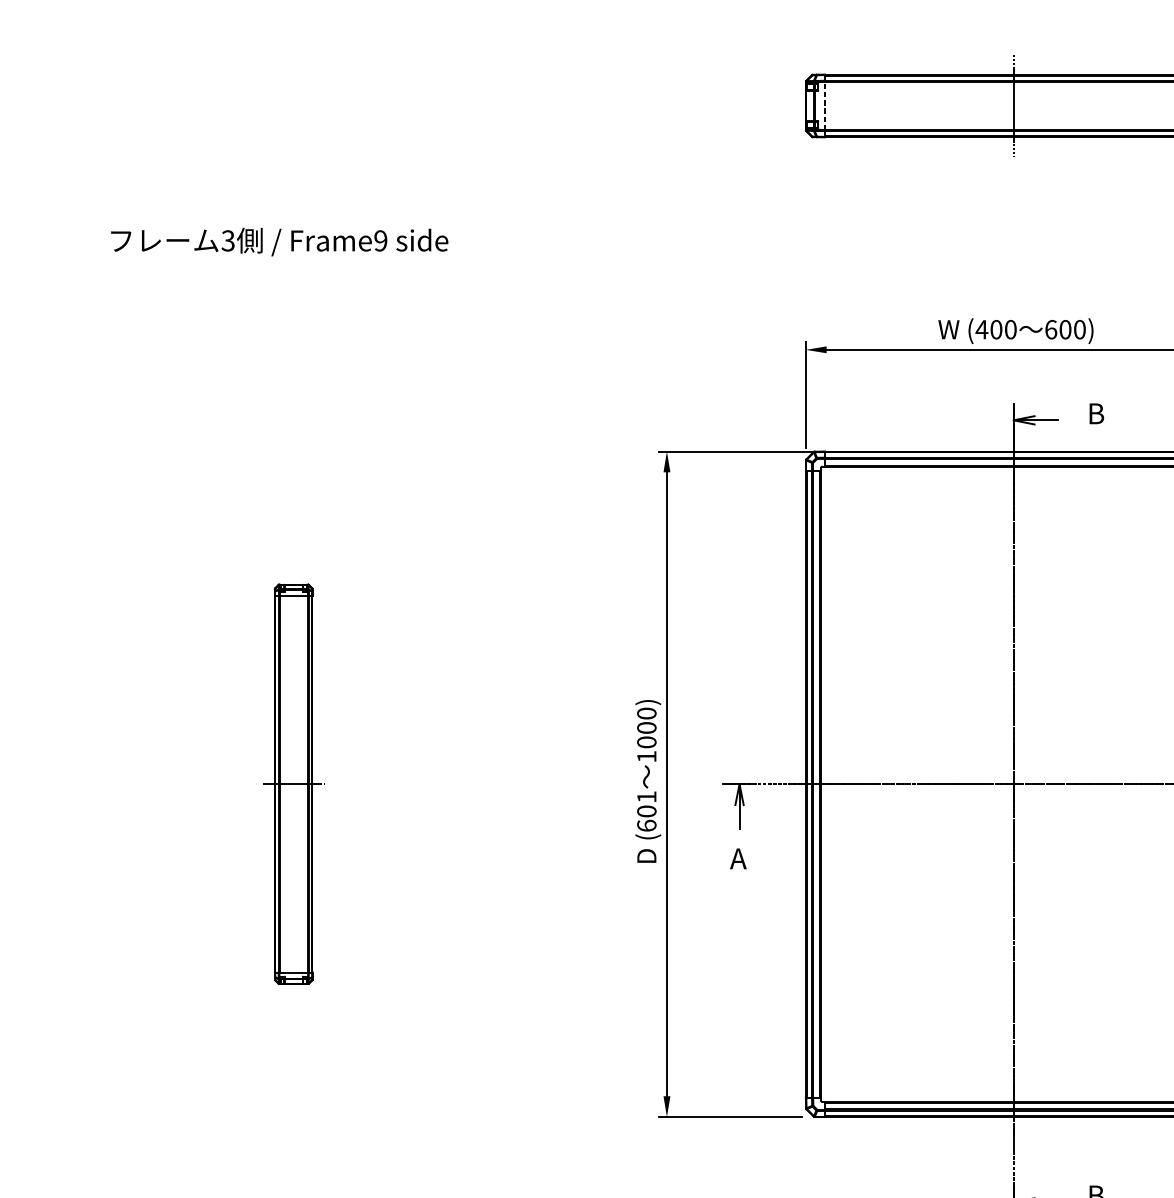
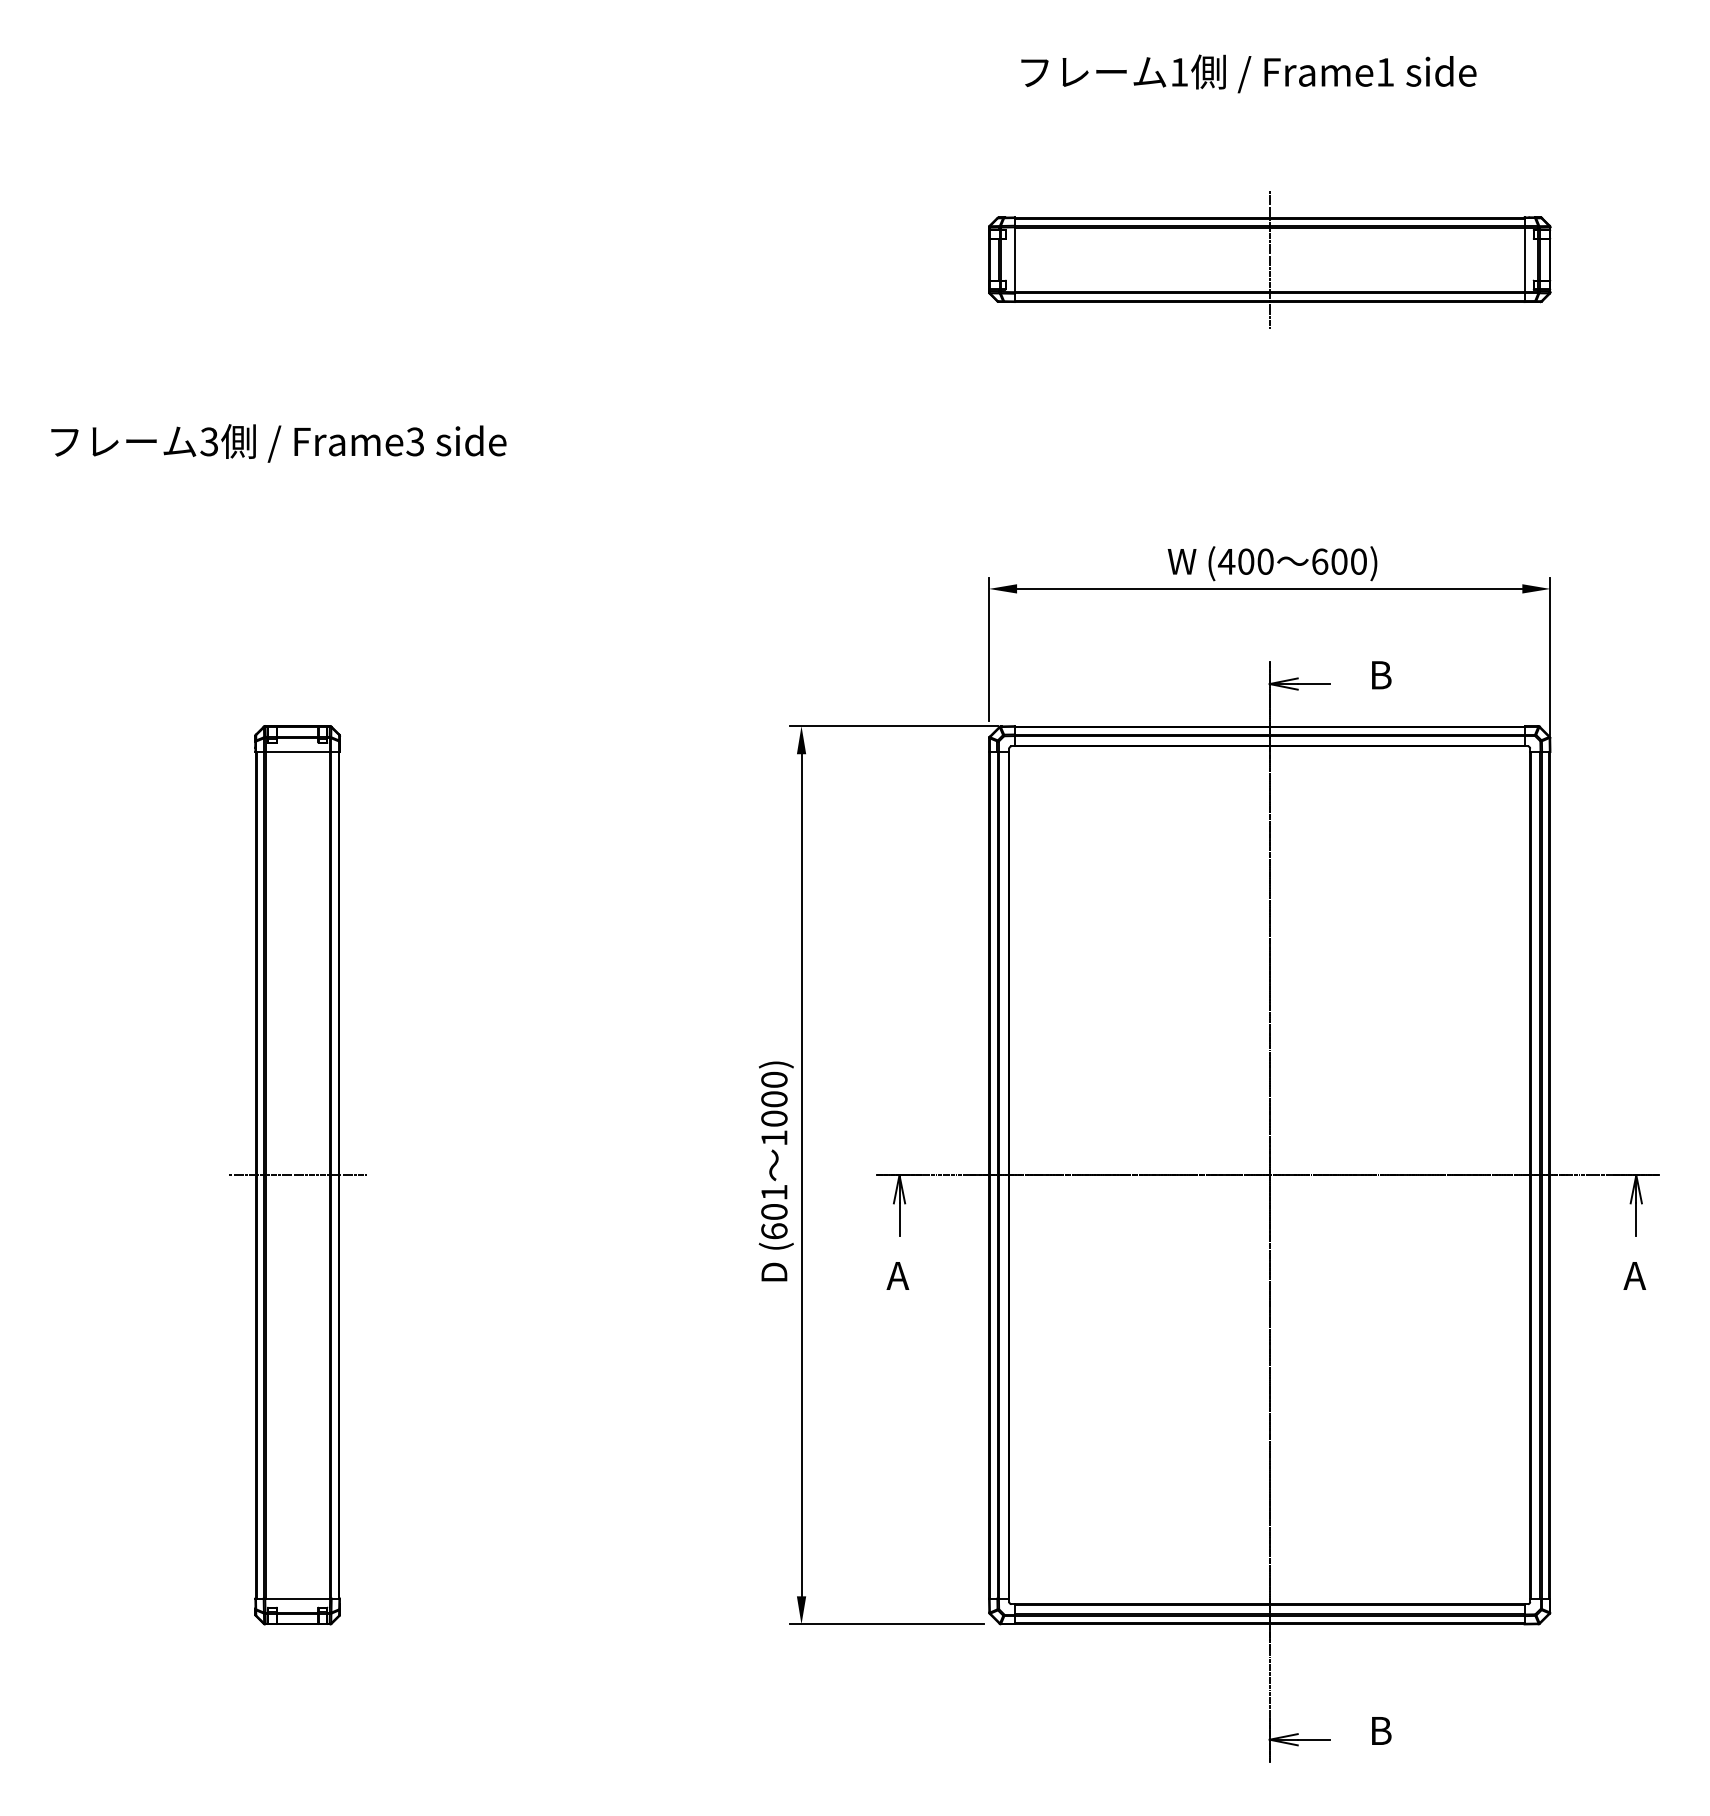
line: (824, 105) -> (1014, 259), dashed -> solid
text: (380, 240) -> (415, 441), Frame9 -> Frame3
part: (293, 784) -> (297, 1175), size x1.67

